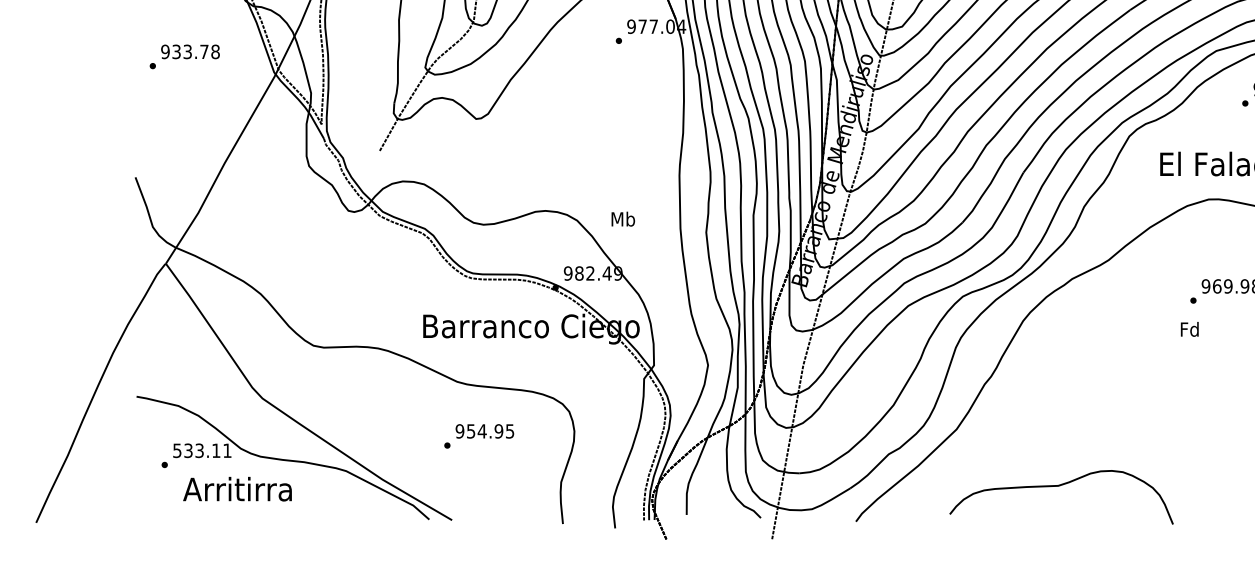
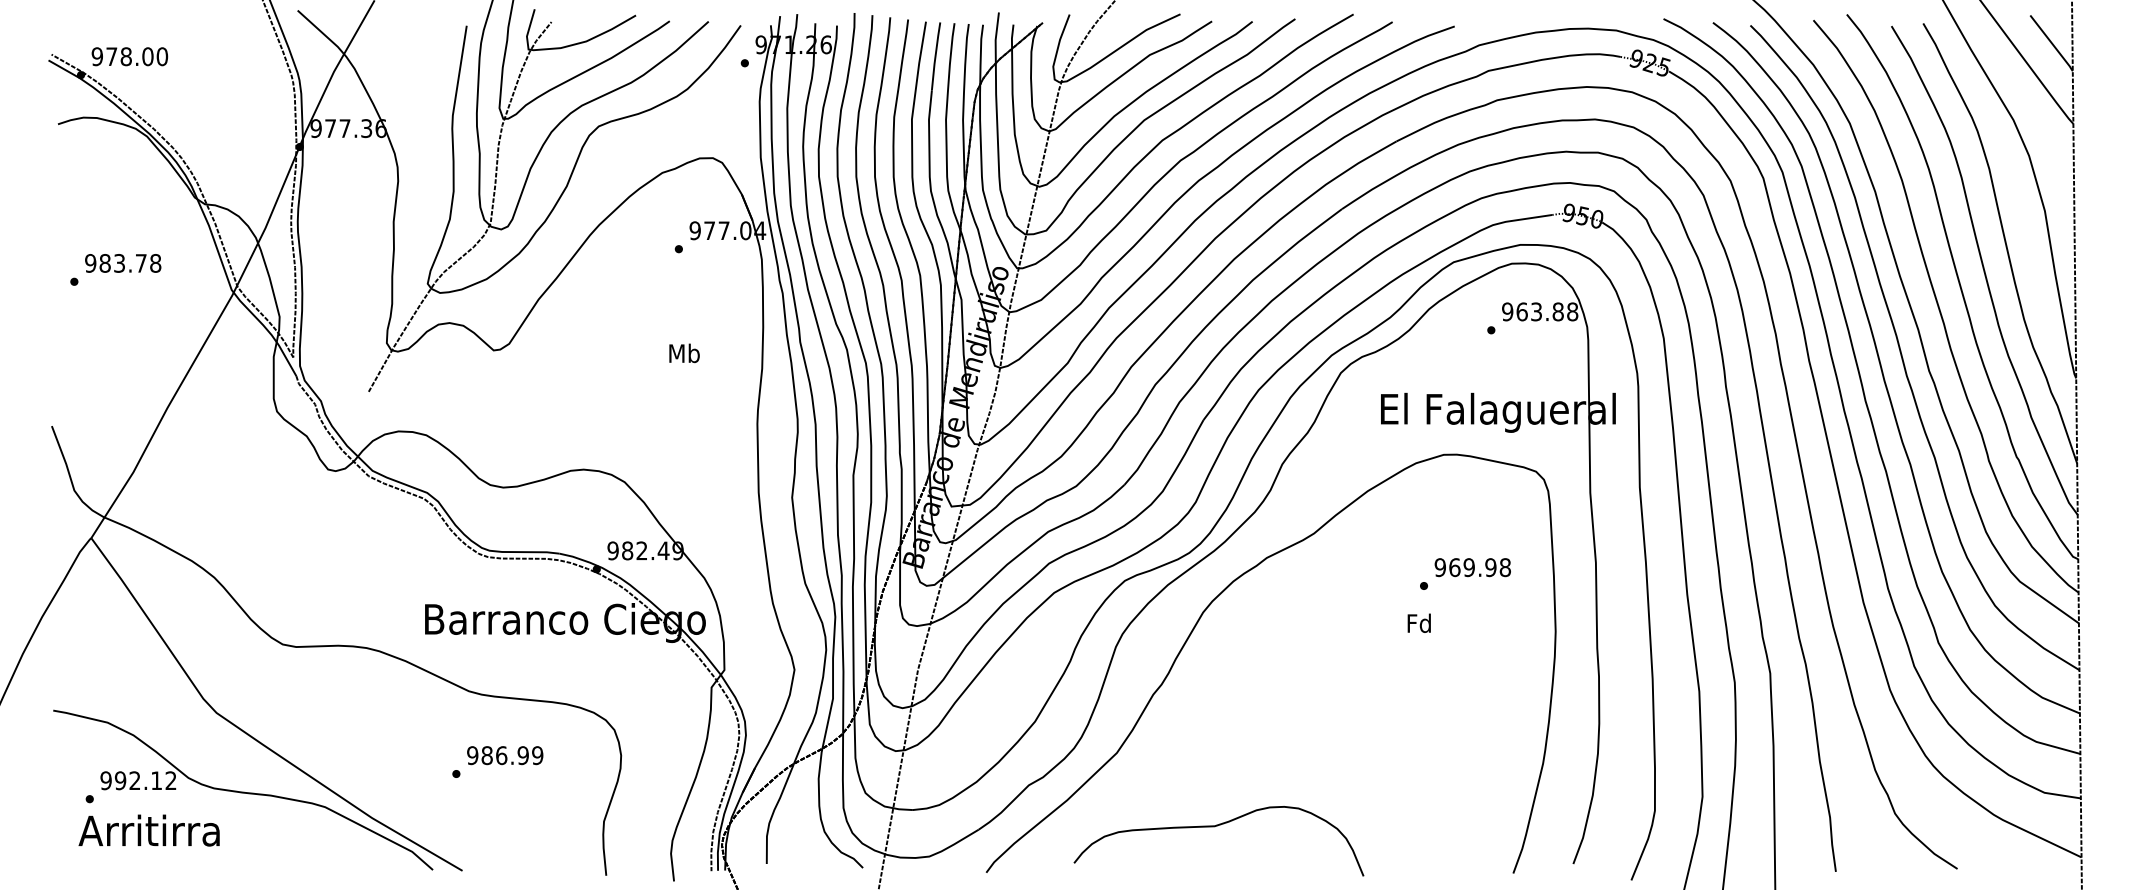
text: (176, 51) -> (104, 263), 933.78 -> 983.78
text: (623, 219) -> (684, 353), moved
text: (490, 431) -> (512, 755), 954.95 -> 986.99
text: (202, 450) -> (138, 780), 533.11 -> 992.12
curve: (1058, 486) -> (1214, 827), moved
text: (236, 489) -> (148, 830), moved

